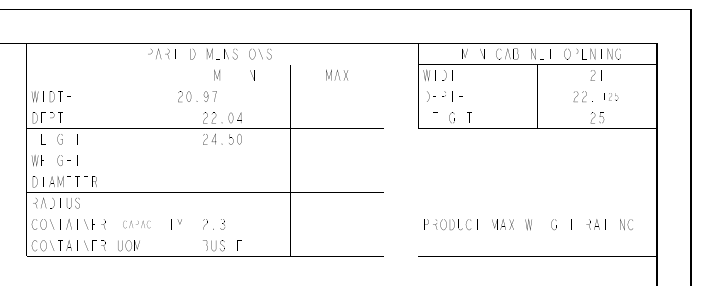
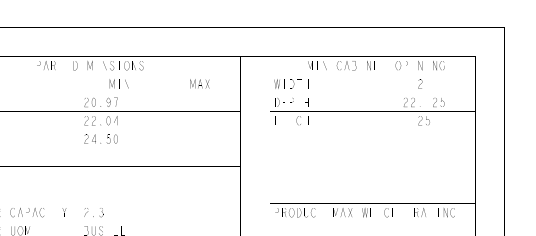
line: (218, 74) -> (113, 83), moved
part: (197, 96) -> (101, 102), moved
part: (611, 96) -> (436, 102), size x1.43
part: (136, 224) -> (27, 212), size x1.43

